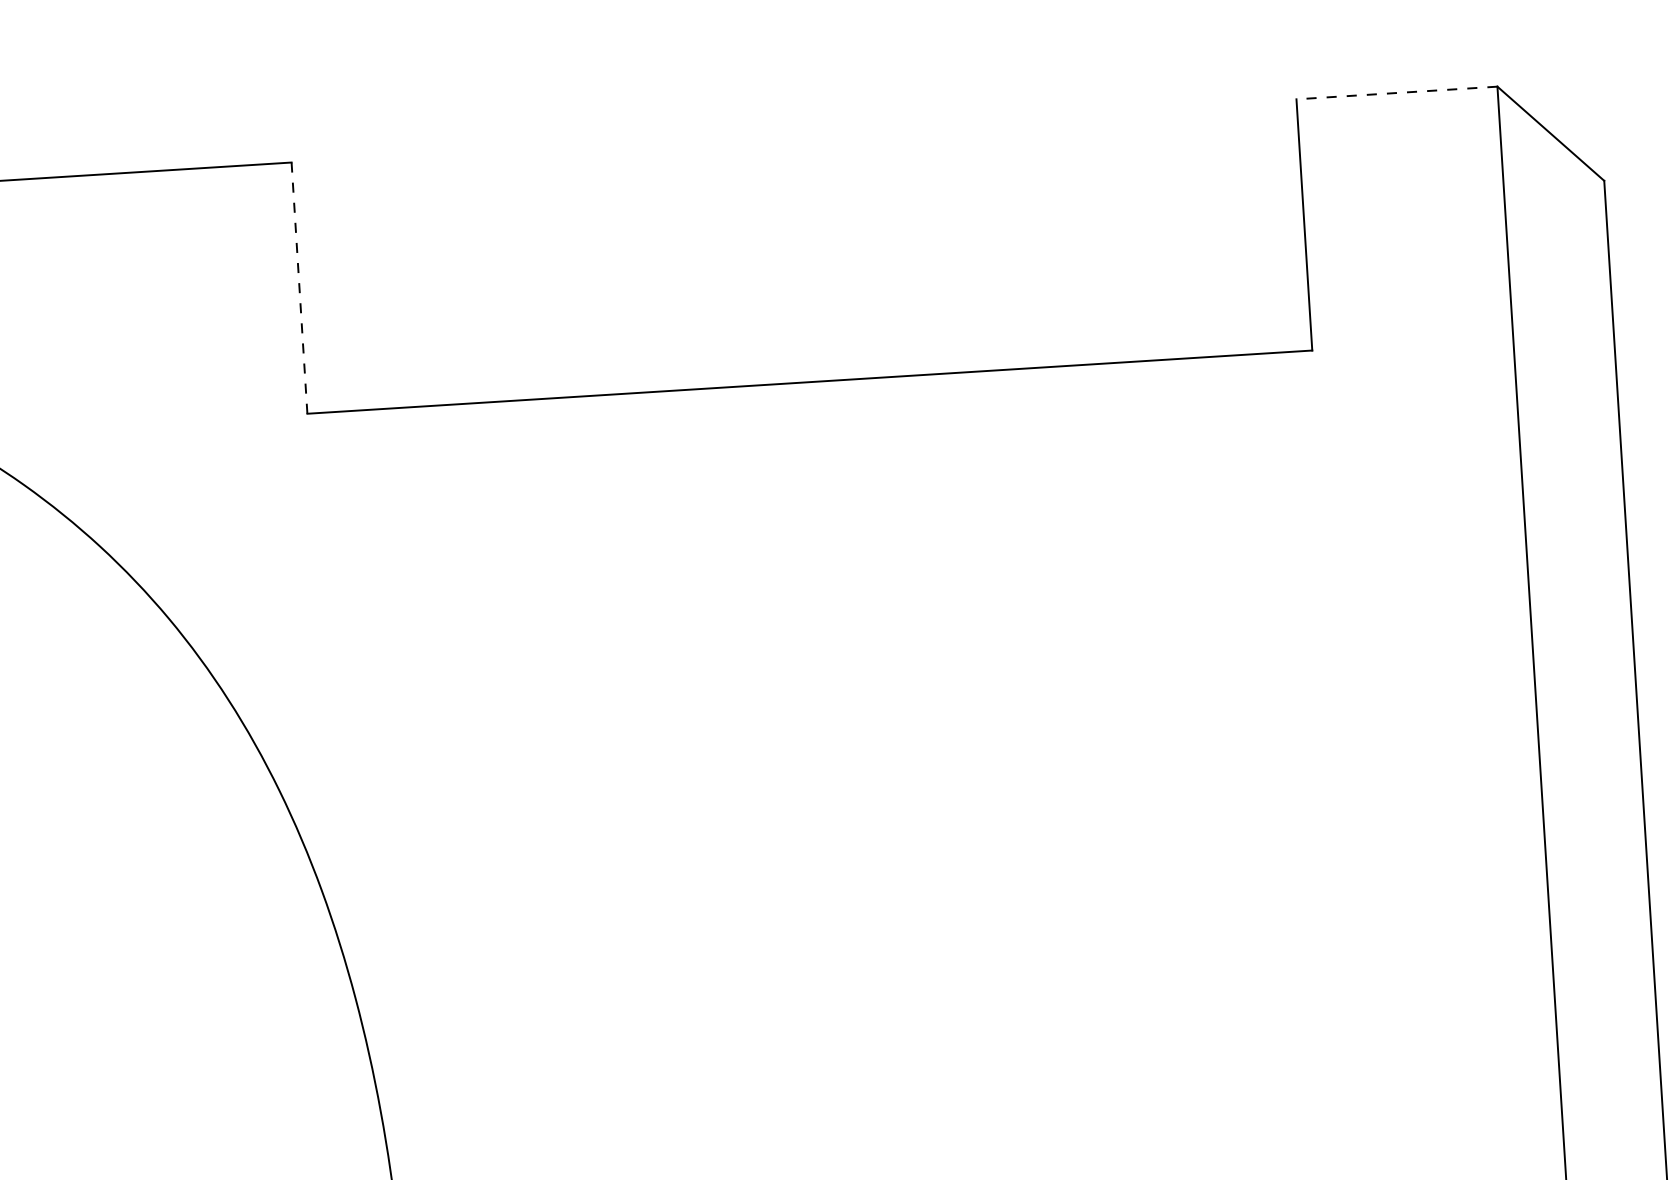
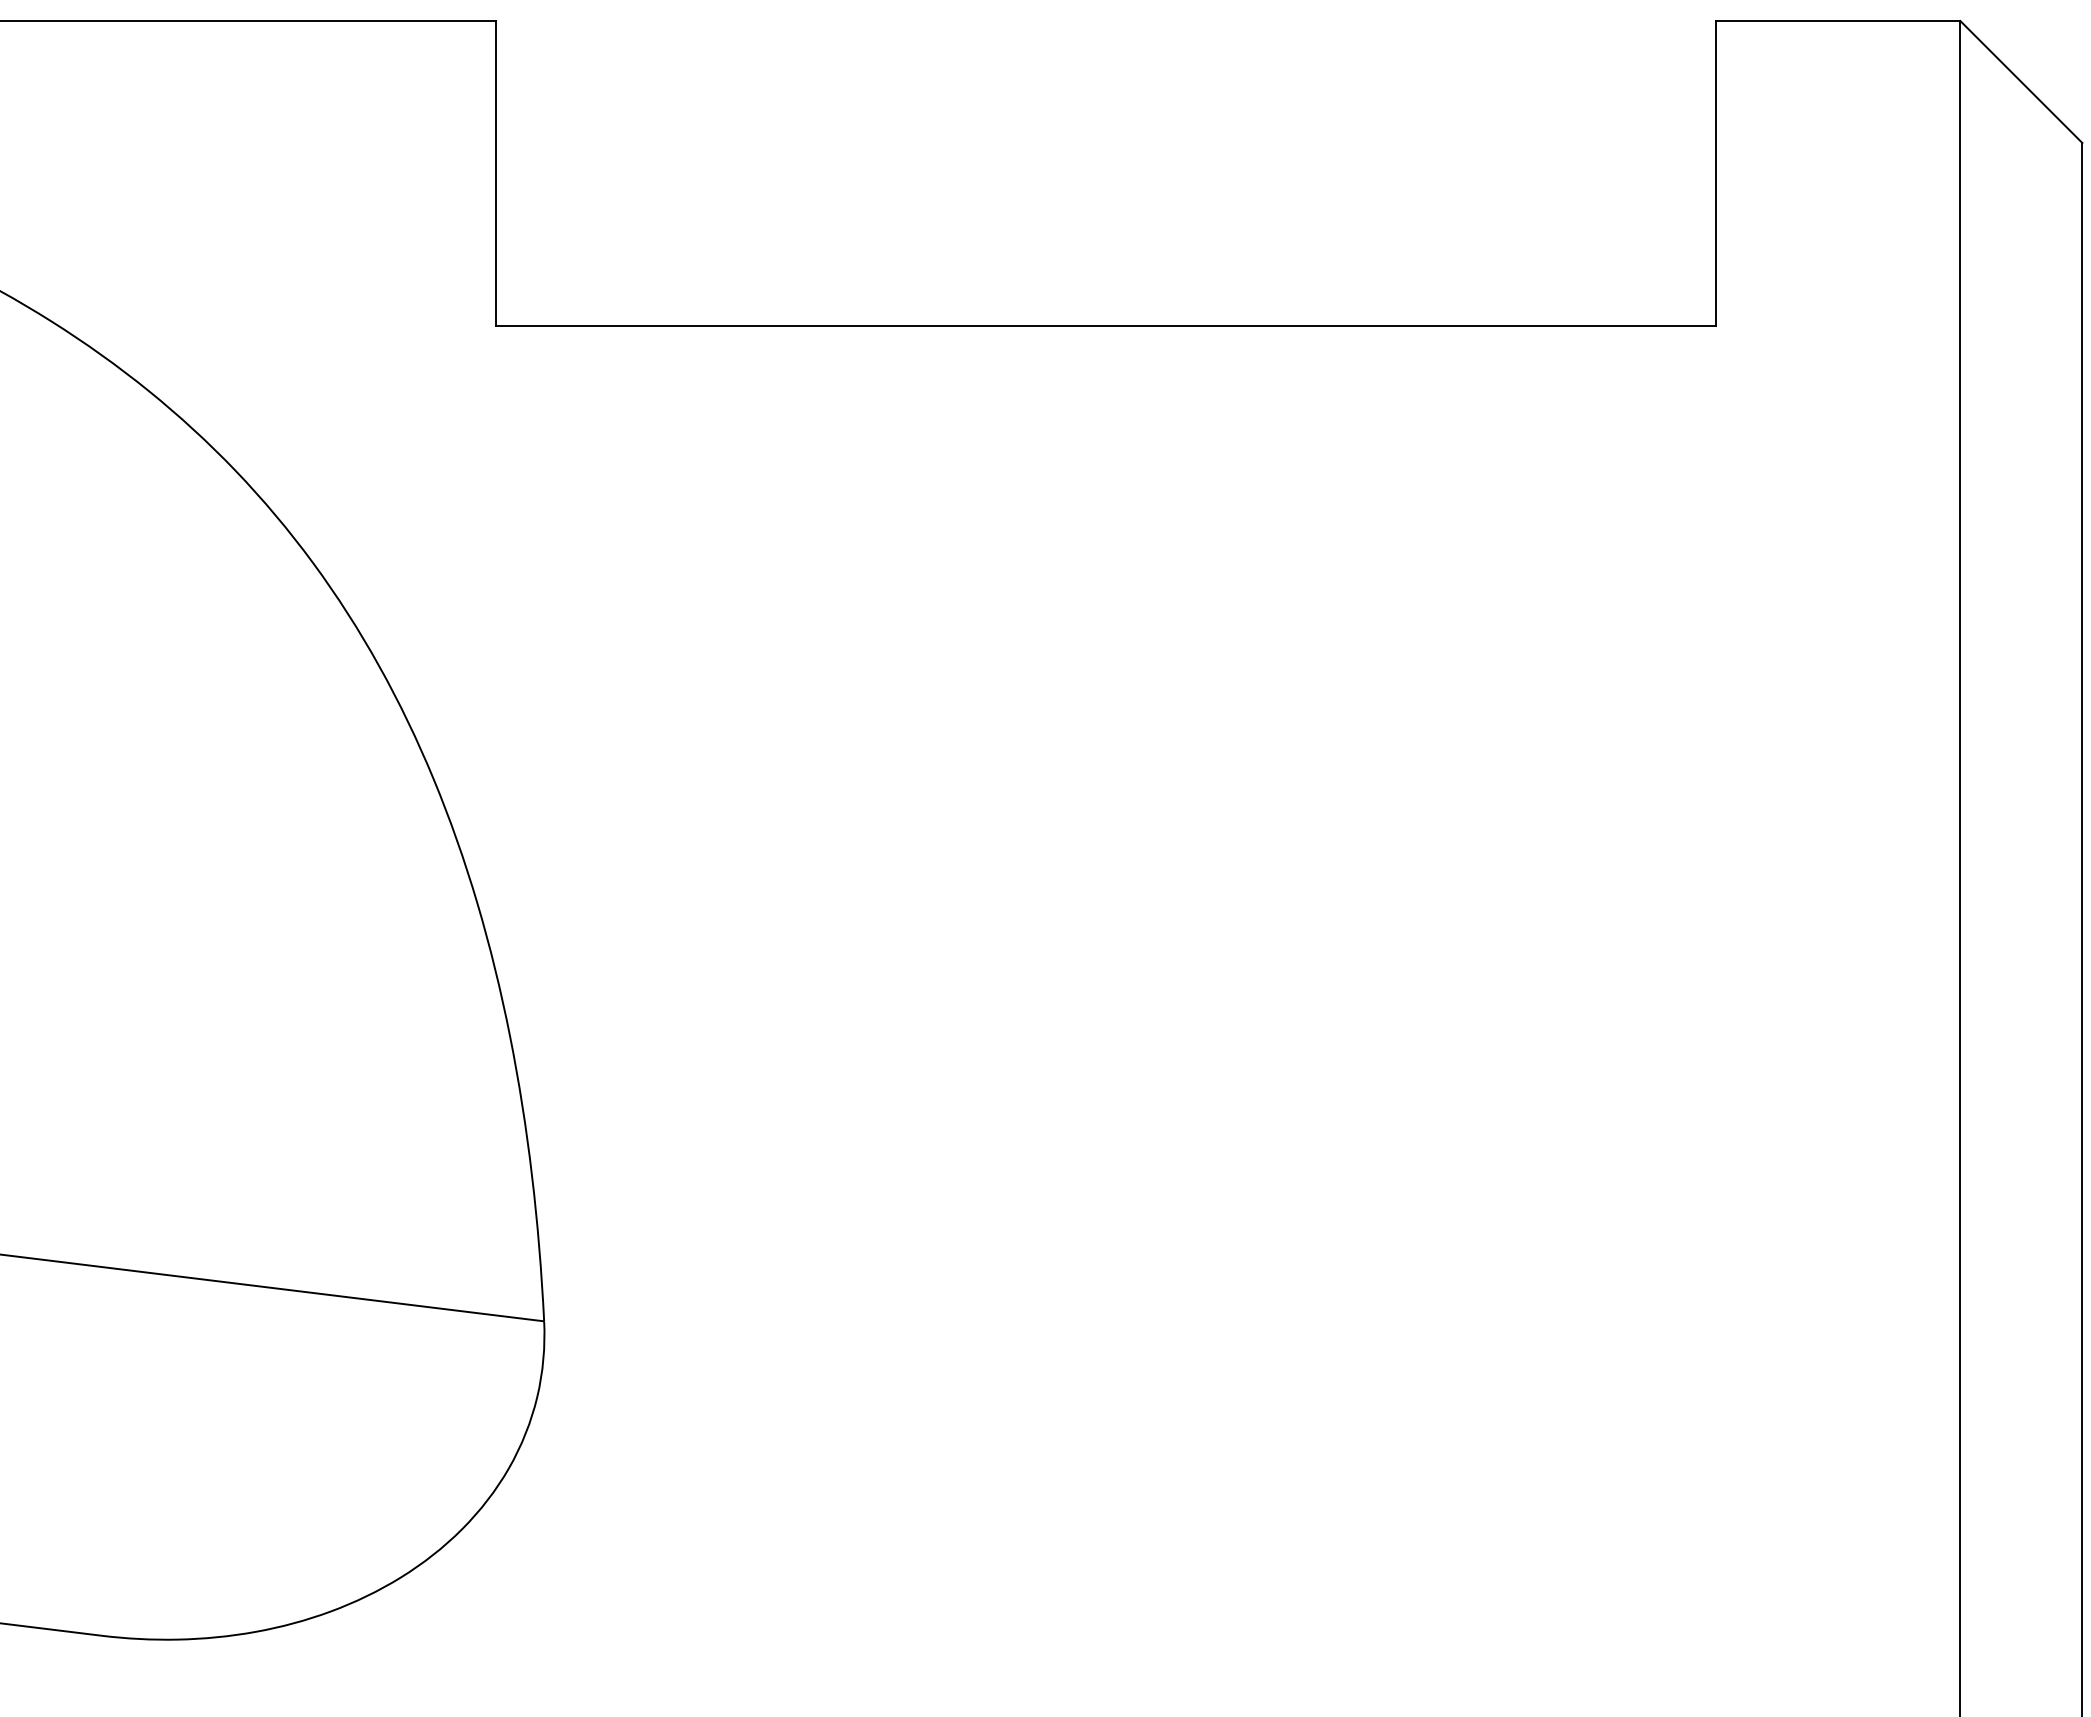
line: (1397, 93) -> (1838, 21), dashed -> solid
line: (299, 288) -> (496, 174), dashed -> solid

